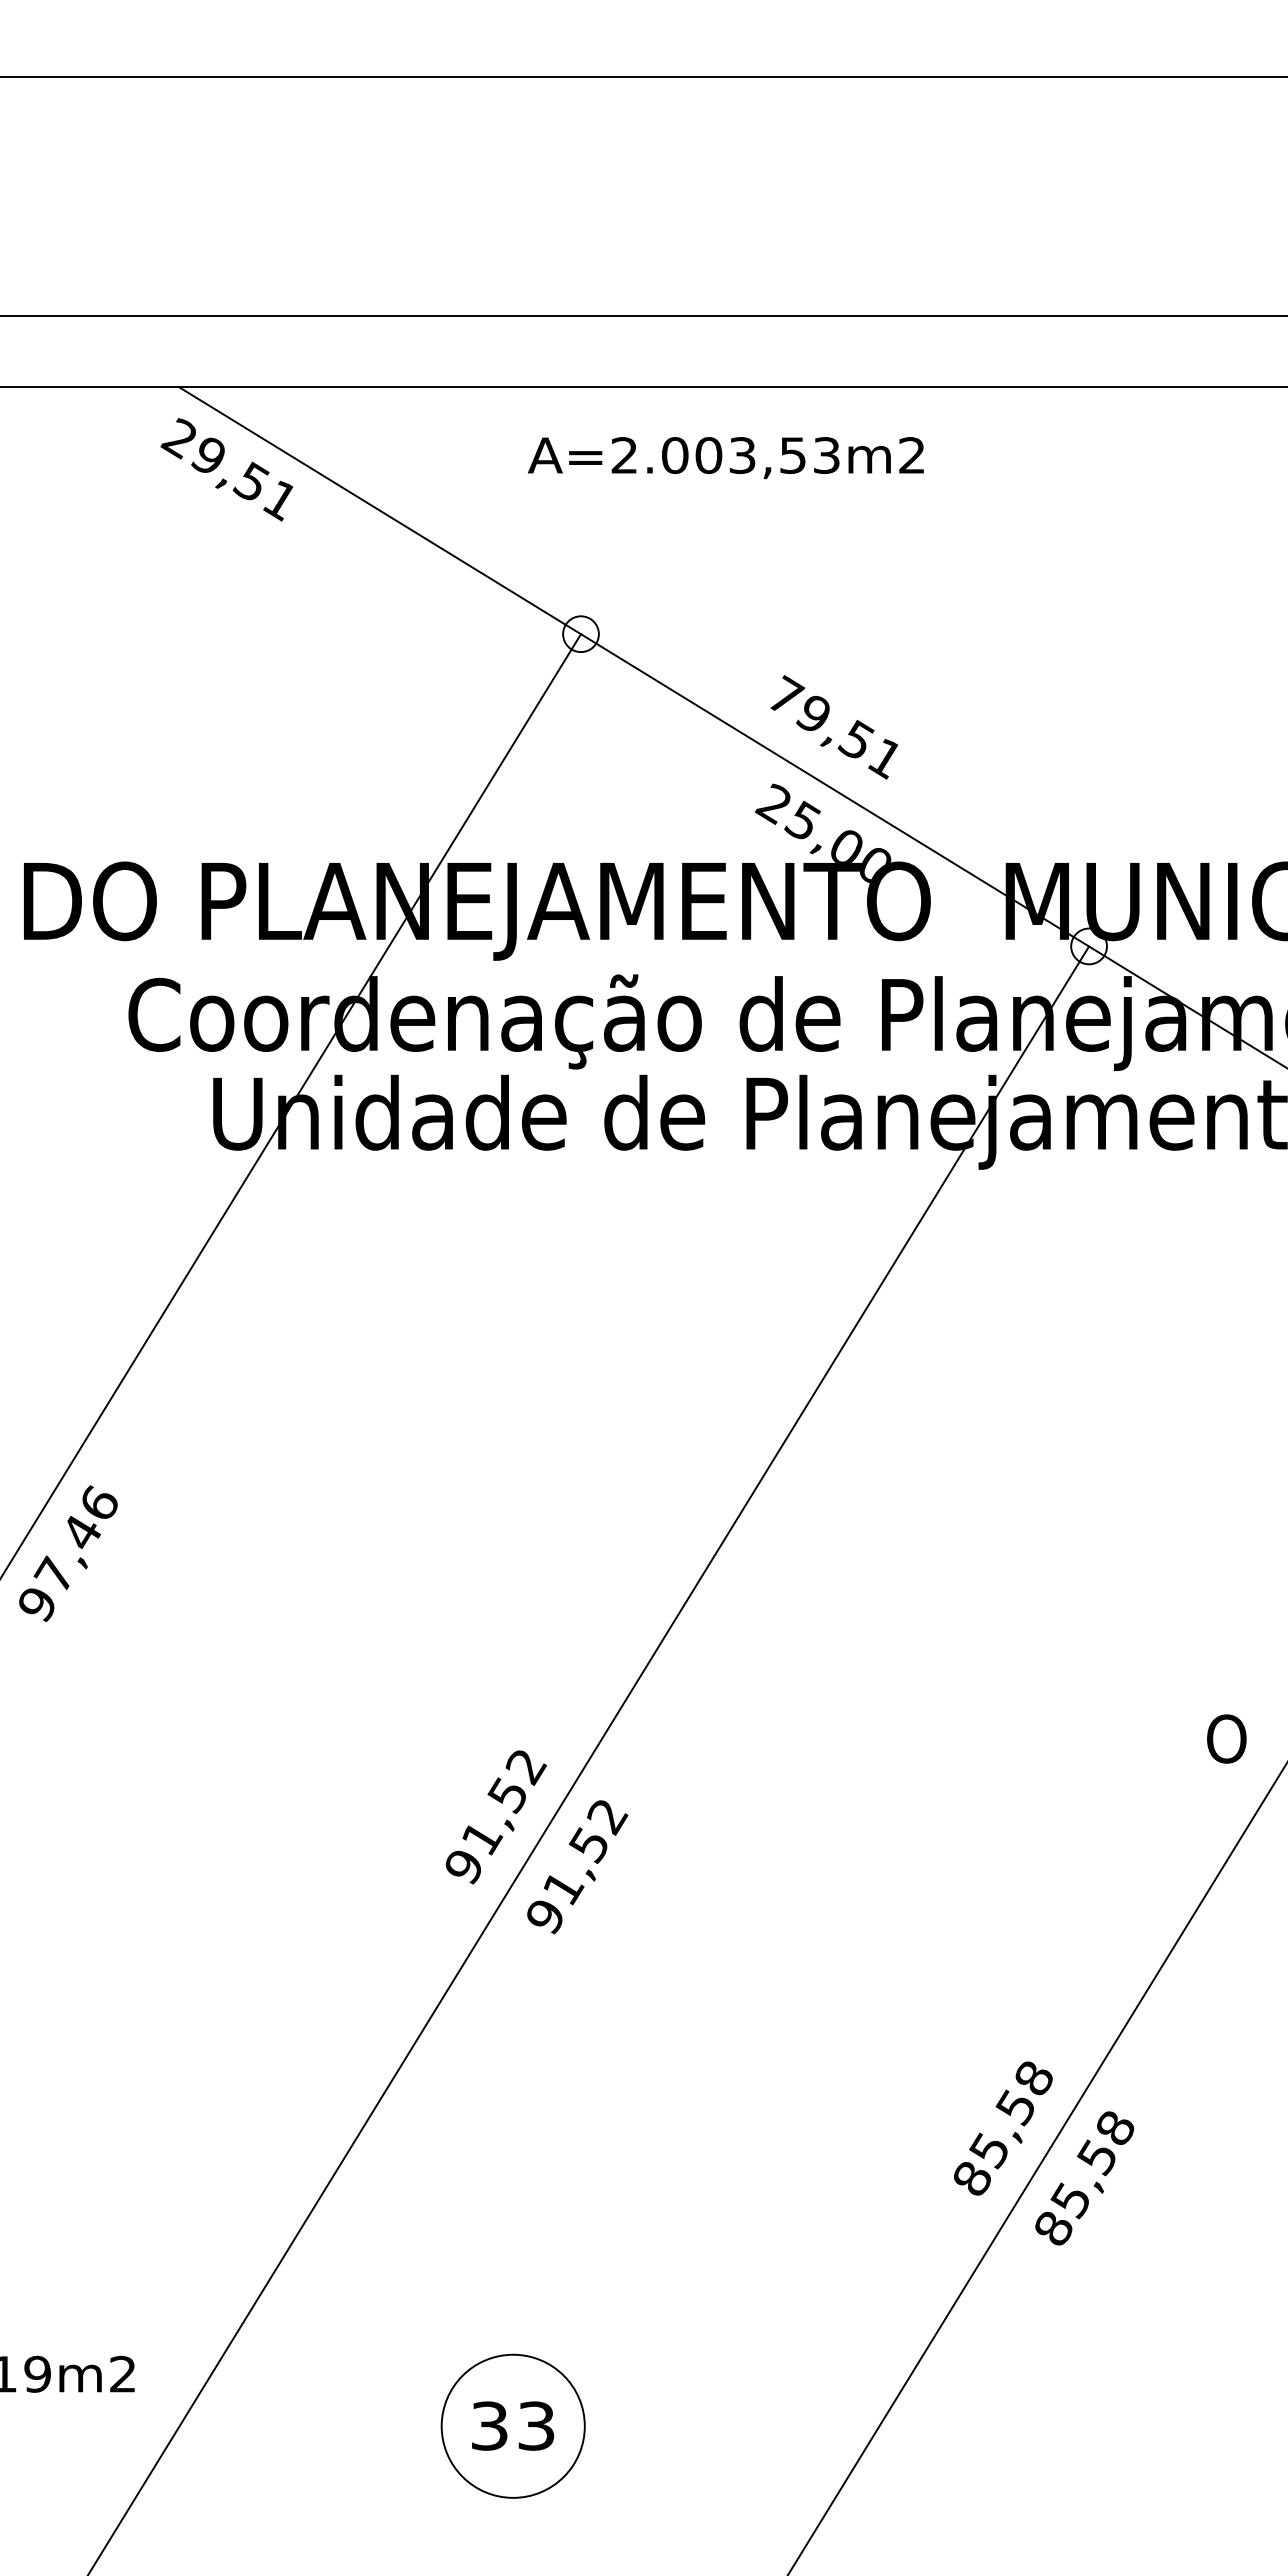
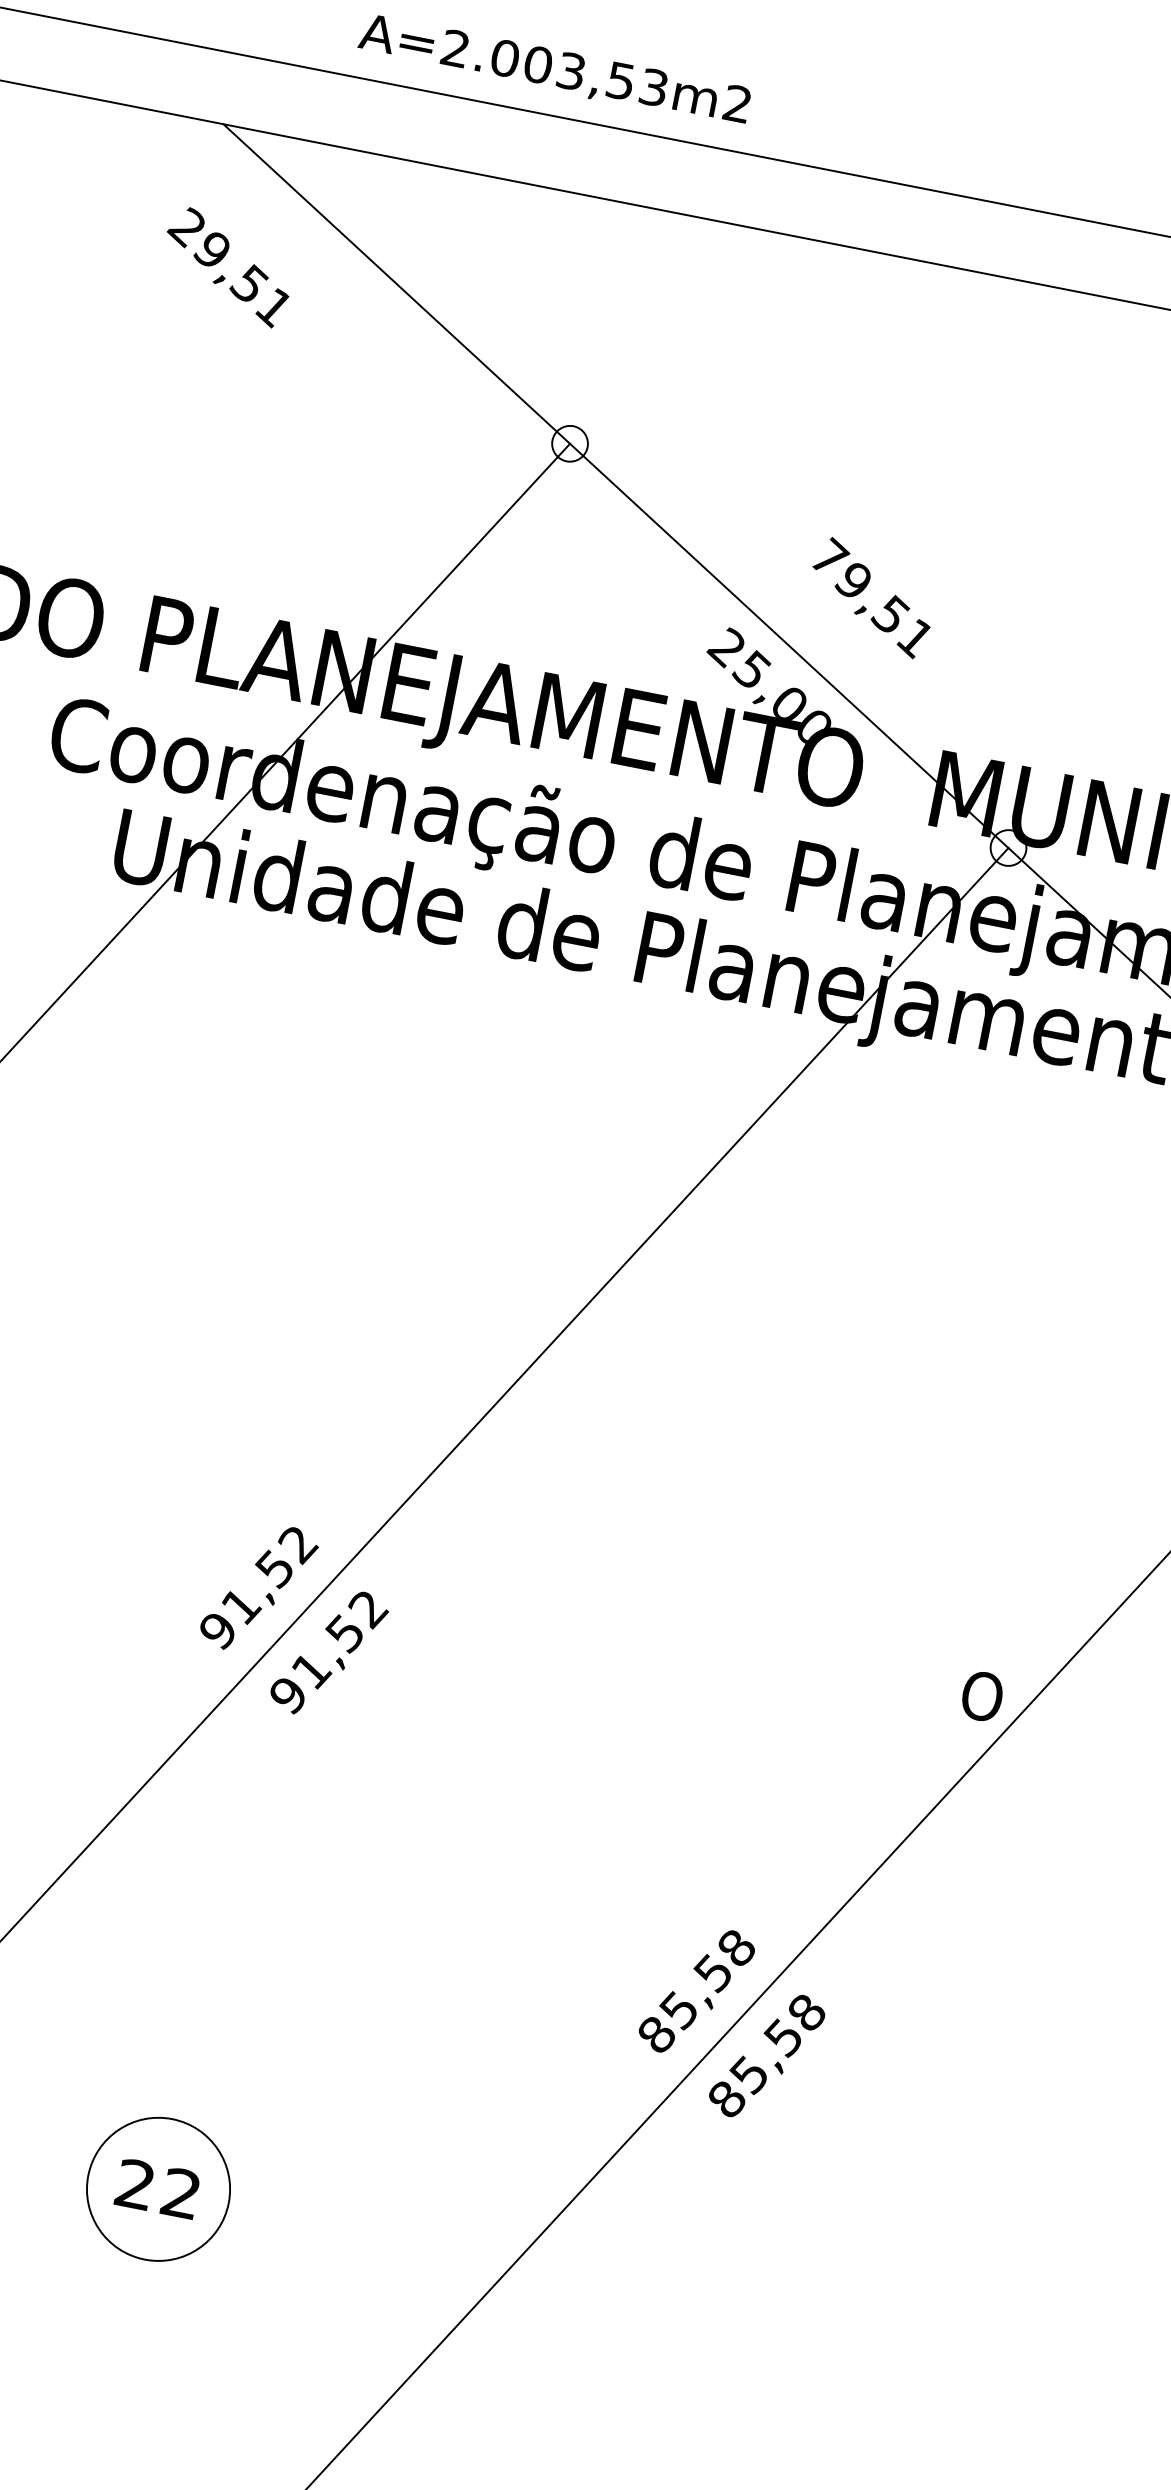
text: (725, 458) -> (554, 71), moved
text: (226, 469) -> (227, 266), moved
text: (833, 727) -> (870, 597), moved
text: (1226, 1738) -> (982, 1695), moved
text: (512, 2425) -> (157, 2188), 33 -> 22

